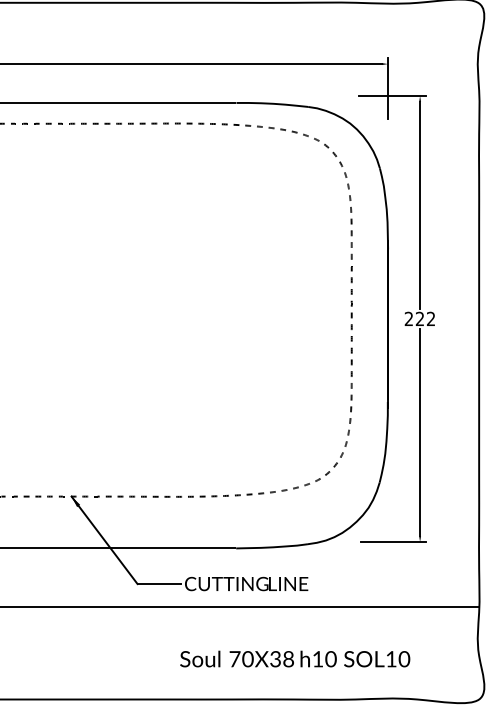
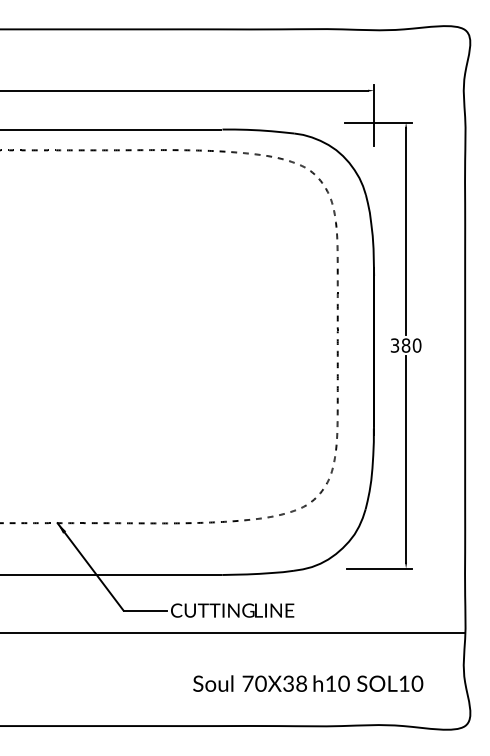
text: (419, 318) -> (405, 345), 222 -> 380
text: (295, 658) -> (308, 683), moved

